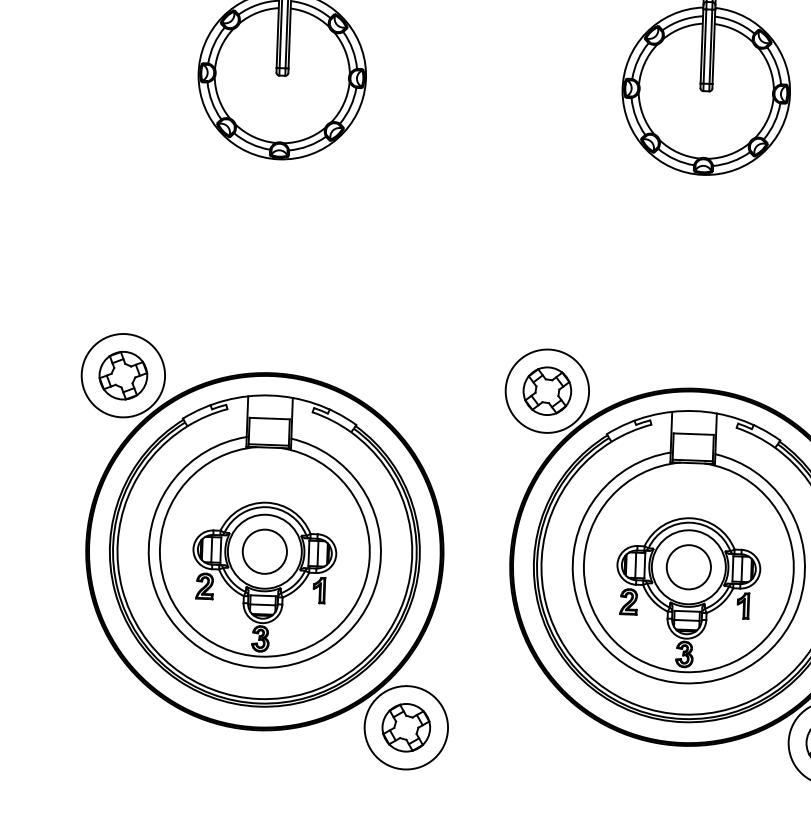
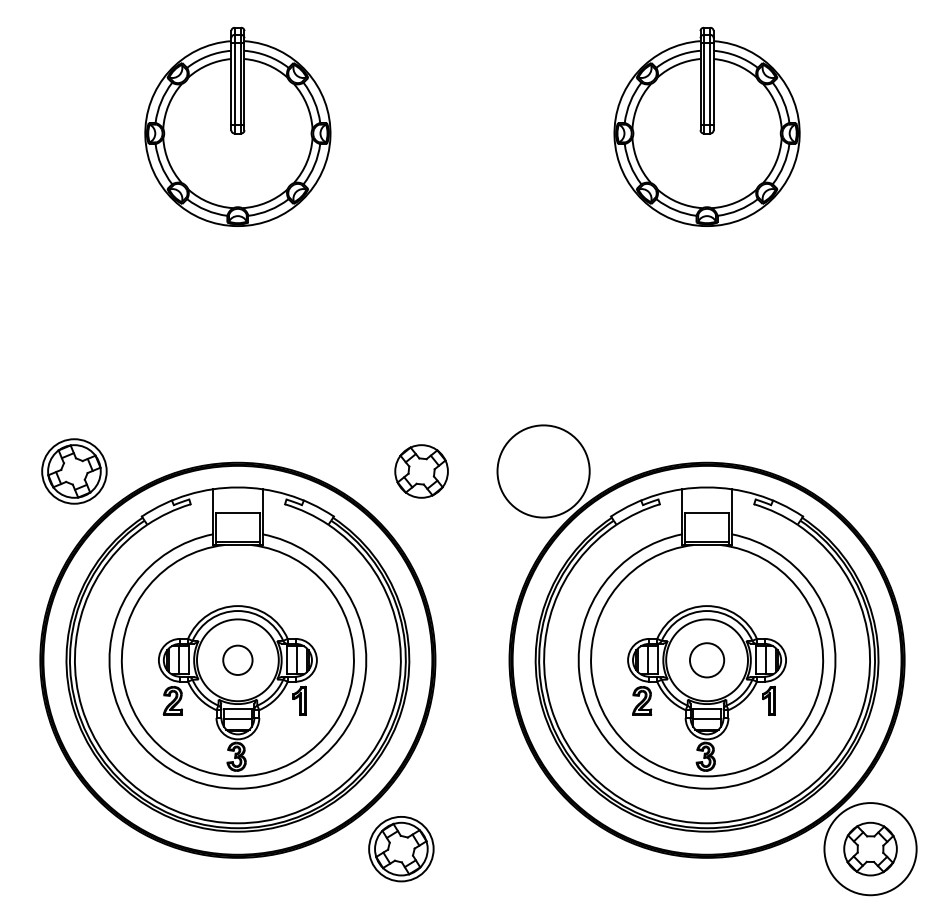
circle: (123, 375) -> (74, 471), size x0.7
part: (547, 391) -> (421, 471), moved
circle: (264, 550) -> (237, 659), size x0.6
circle: (688, 566) -> (706, 659), size x0.7
circle: (406, 728) -> (401, 849), size x0.7

